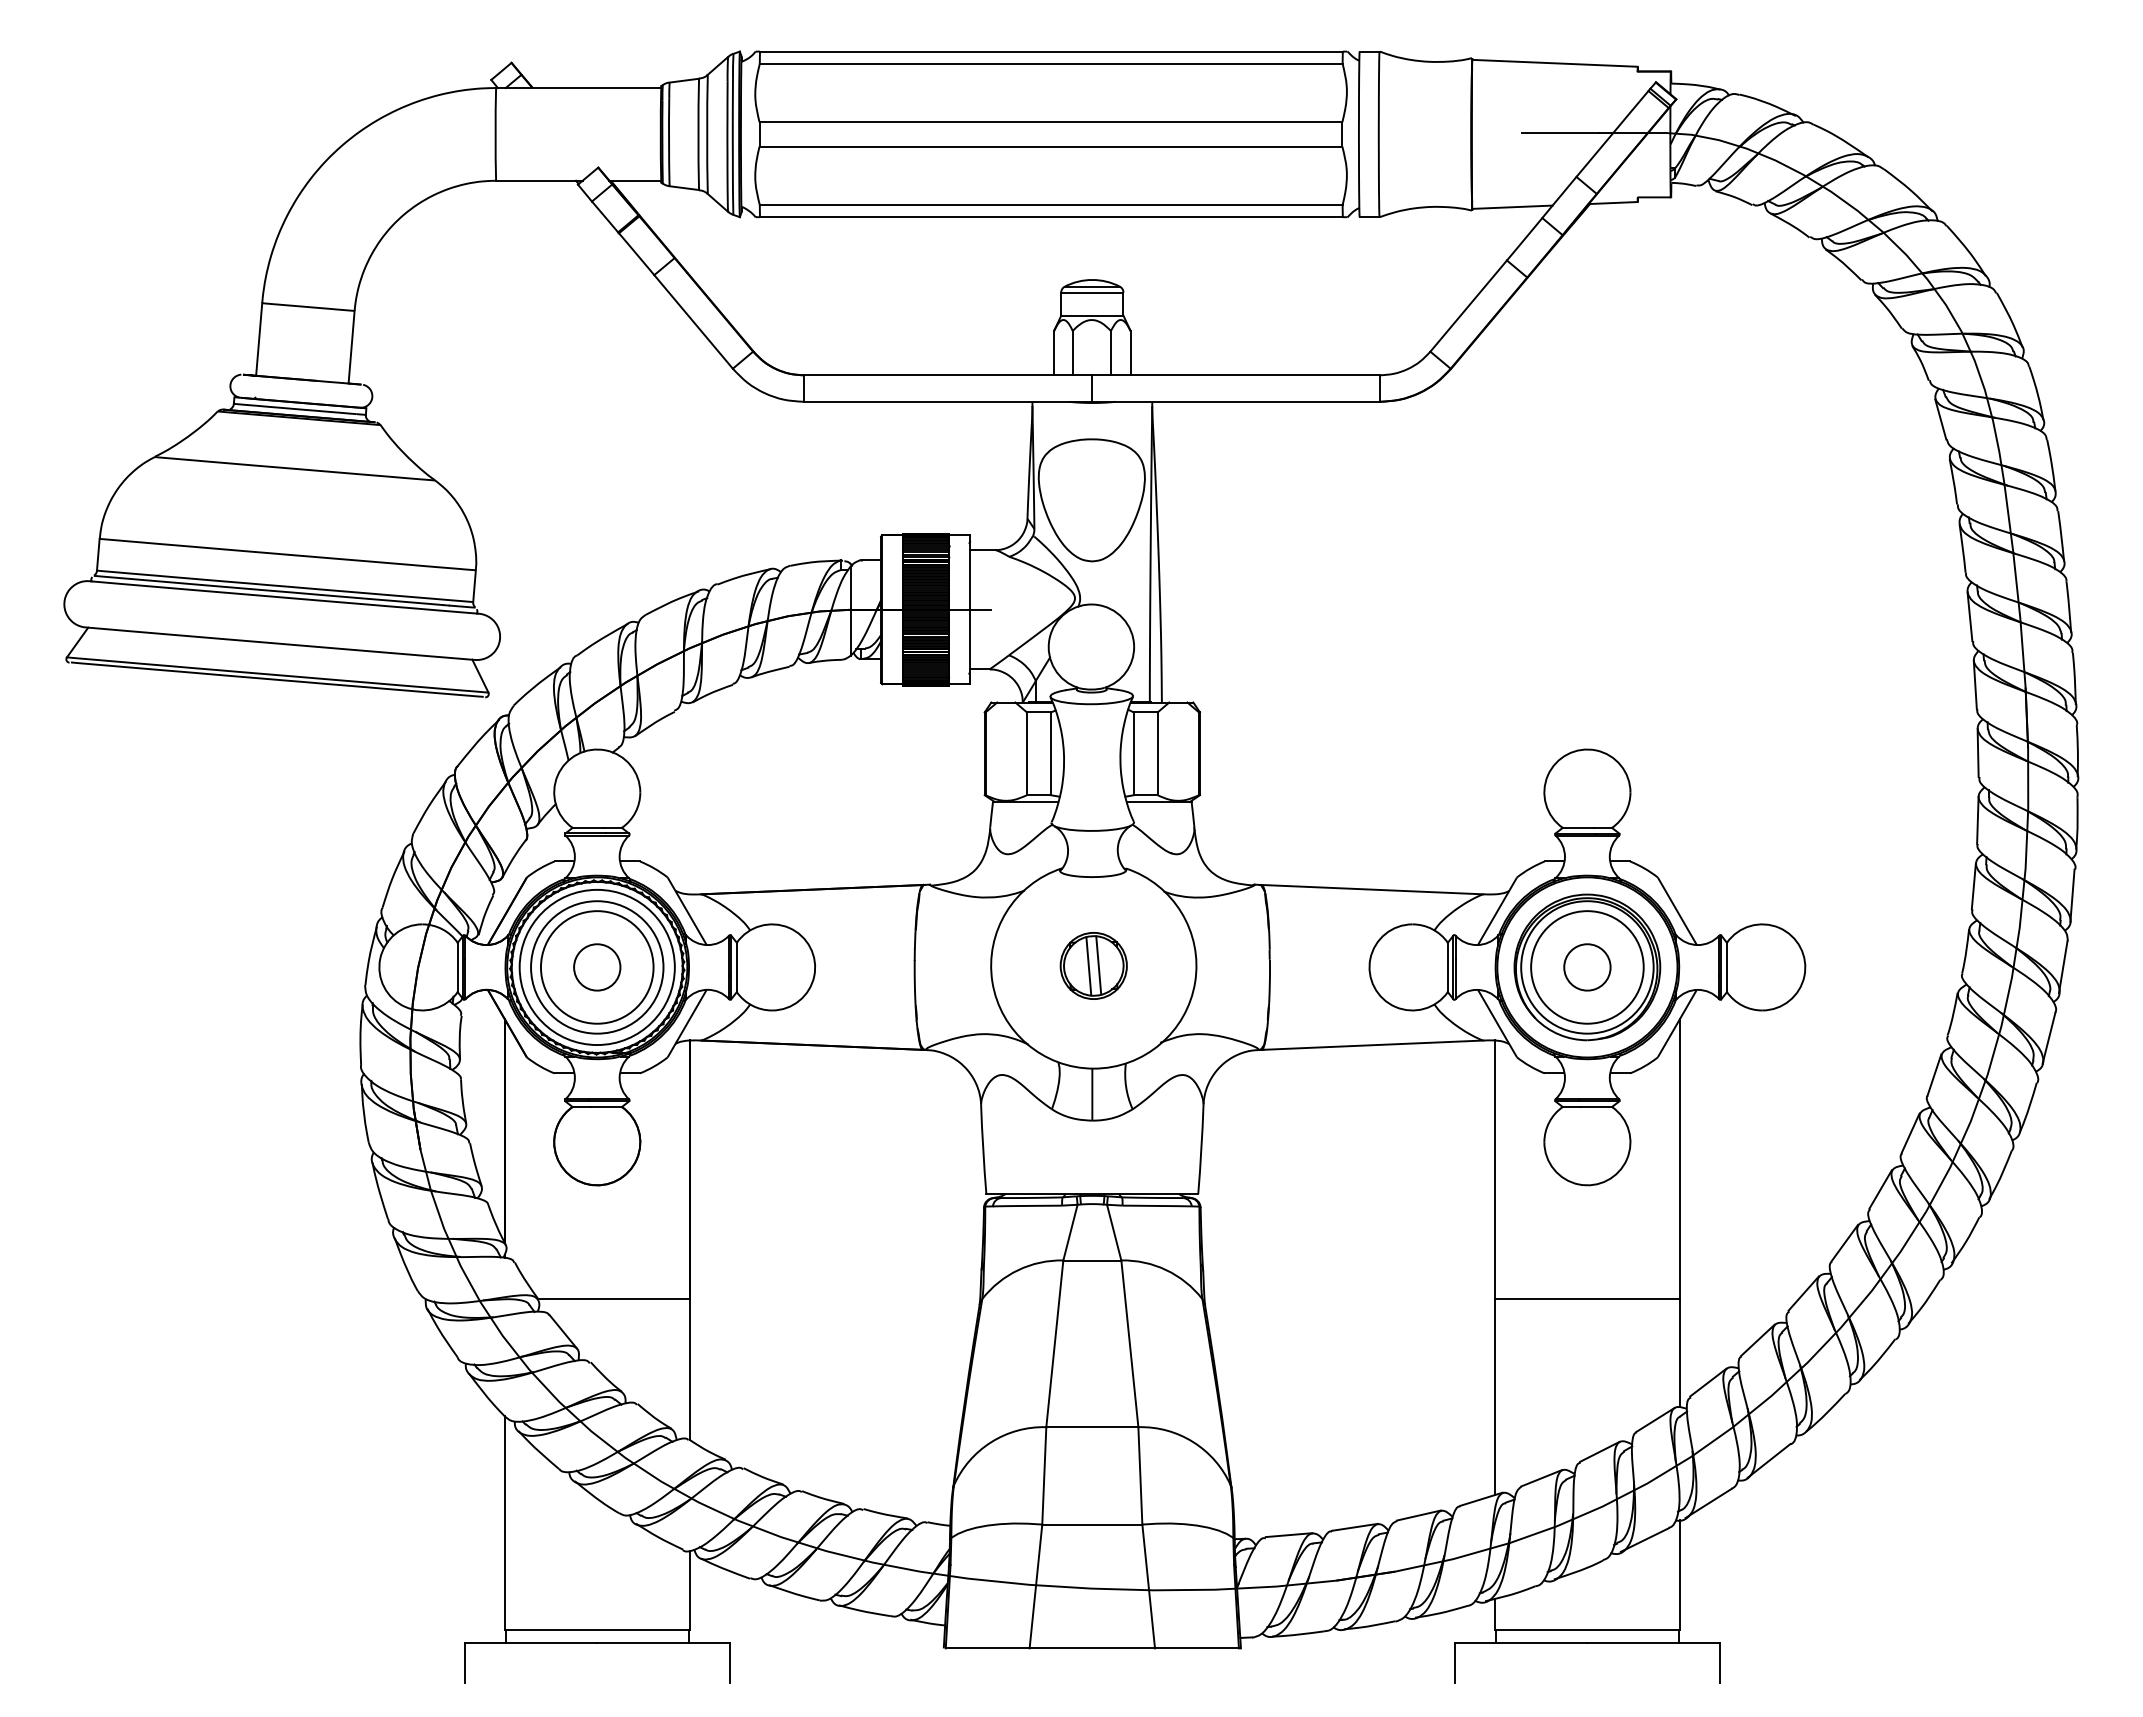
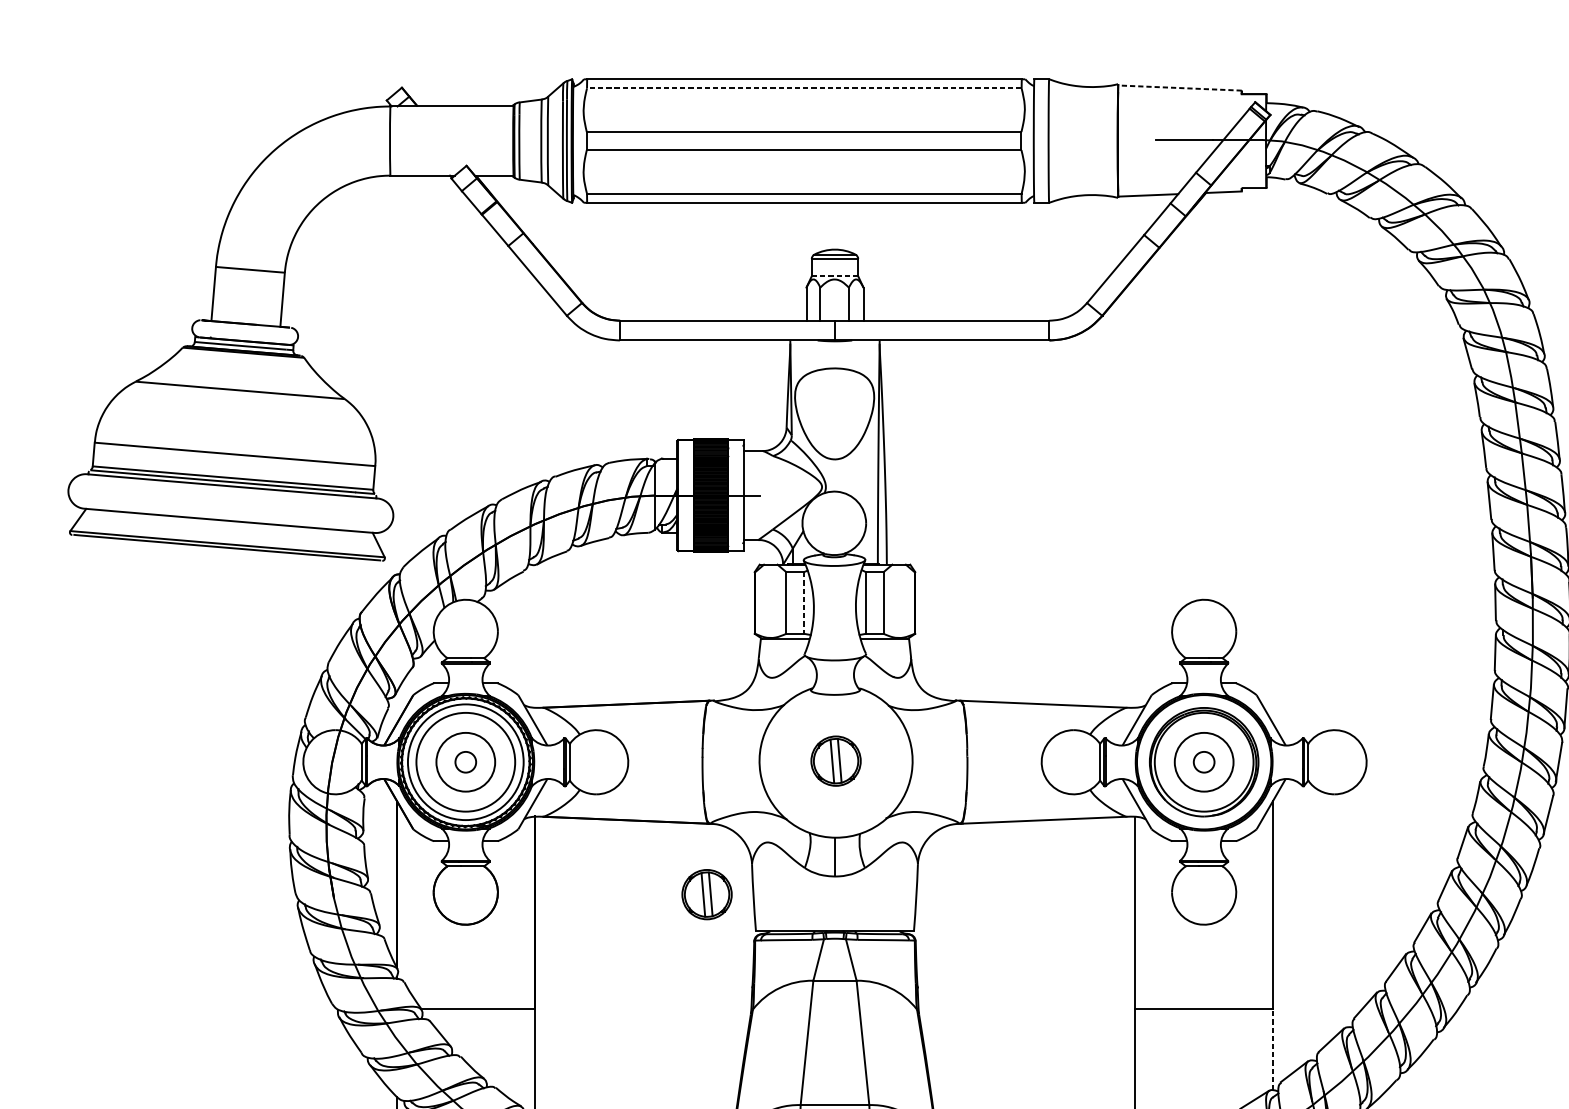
line: (1050, 63) -> (803, 88), solid -> dashed
line: (1555, 63) -> (1180, 88), solid -> dashed
line: (1091, 315) -> (834, 276), solid -> dashed
line: (1050, 754) -> (803, 603), solid -> dashed
circle: (596, 967) -> (465, 762), size x0.7
circle: (597, 967) -> (465, 762), size x0.6
circle: (1587, 967) -> (1204, 762), size x0.6
circle: (1587, 967) -> (1204, 762), size x0.7
part: (920, 1144) -> (706, 894), added
line: (1680, 1352) -> (1273, 1049), solid -> dashed

